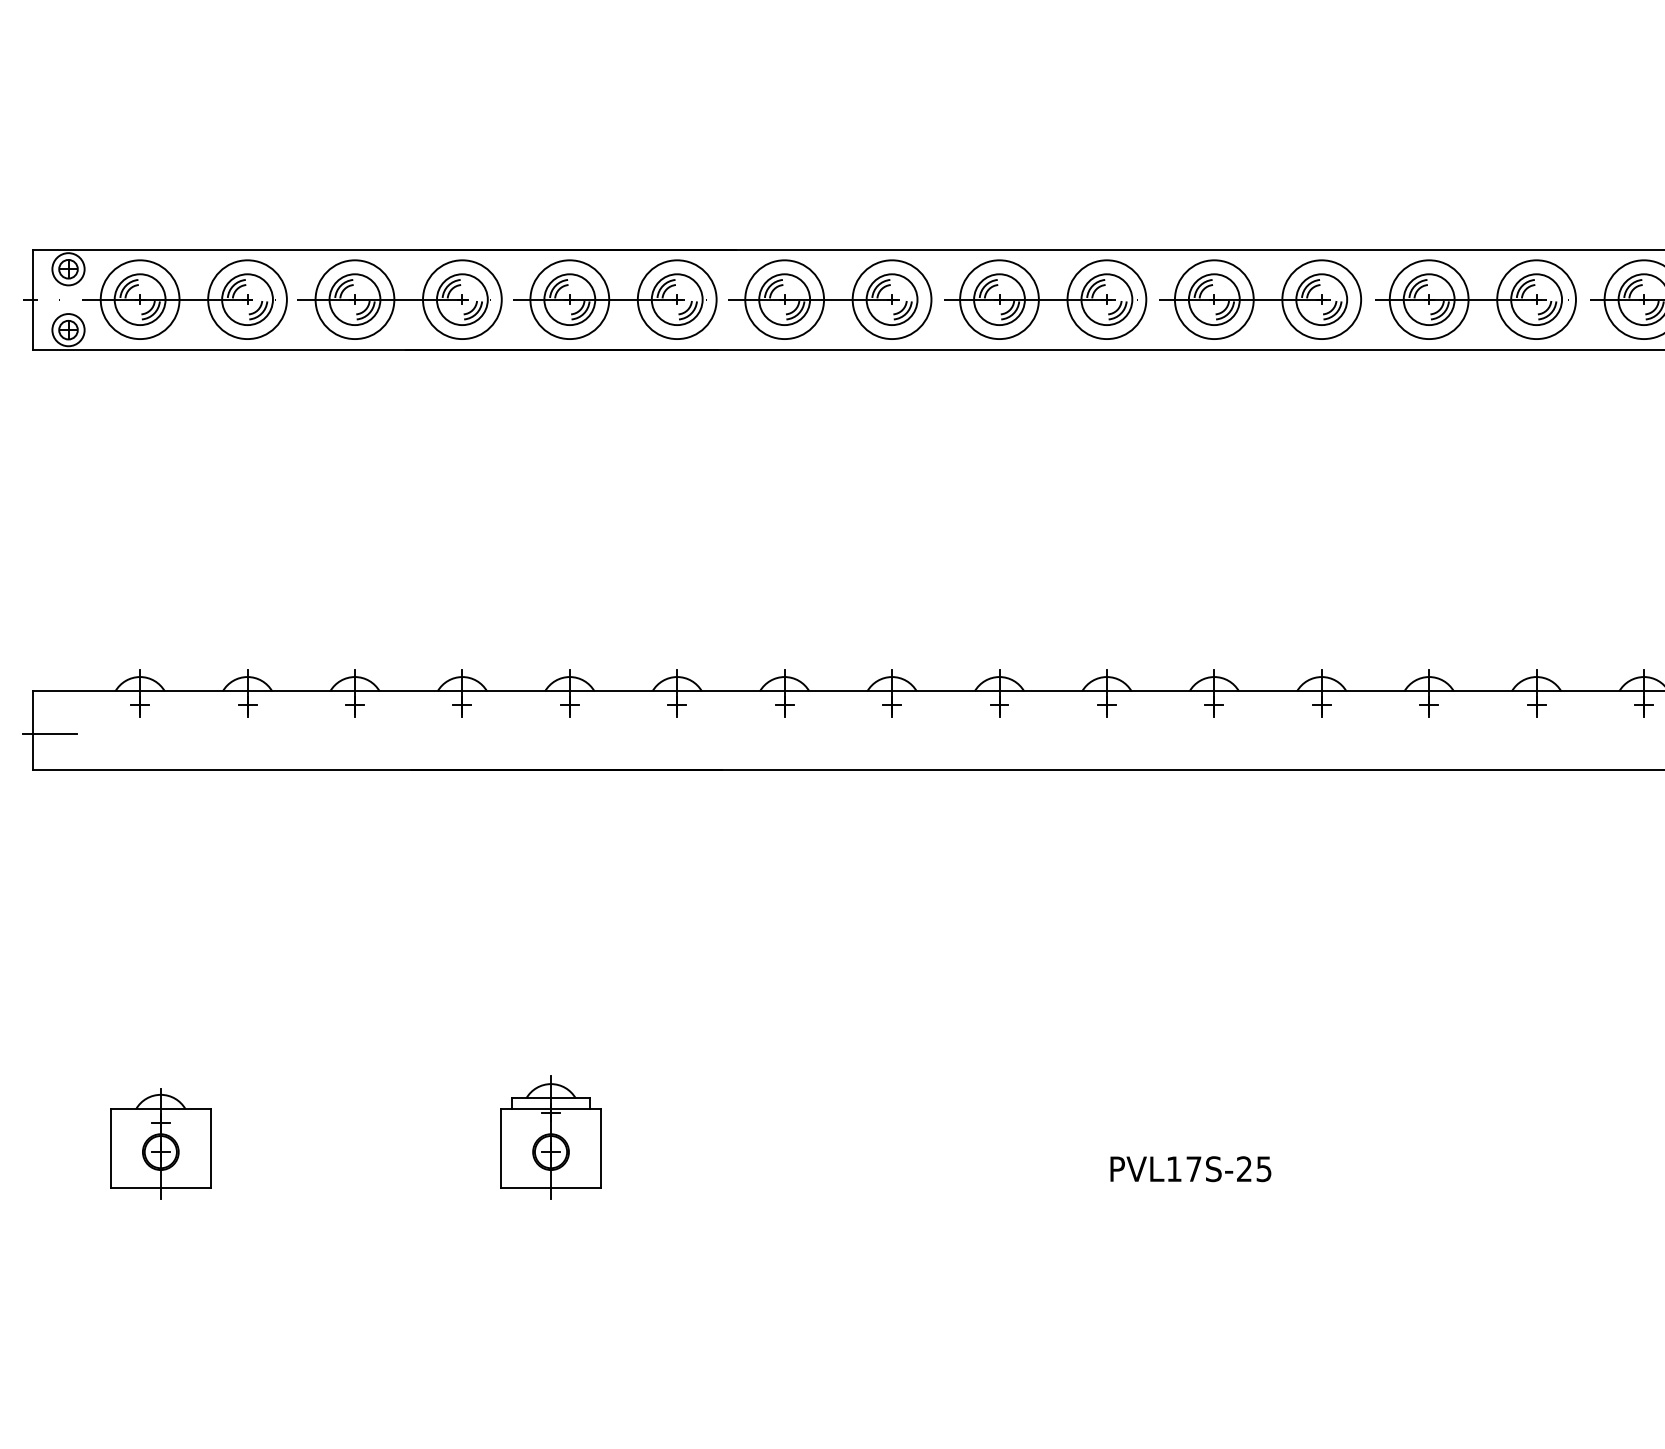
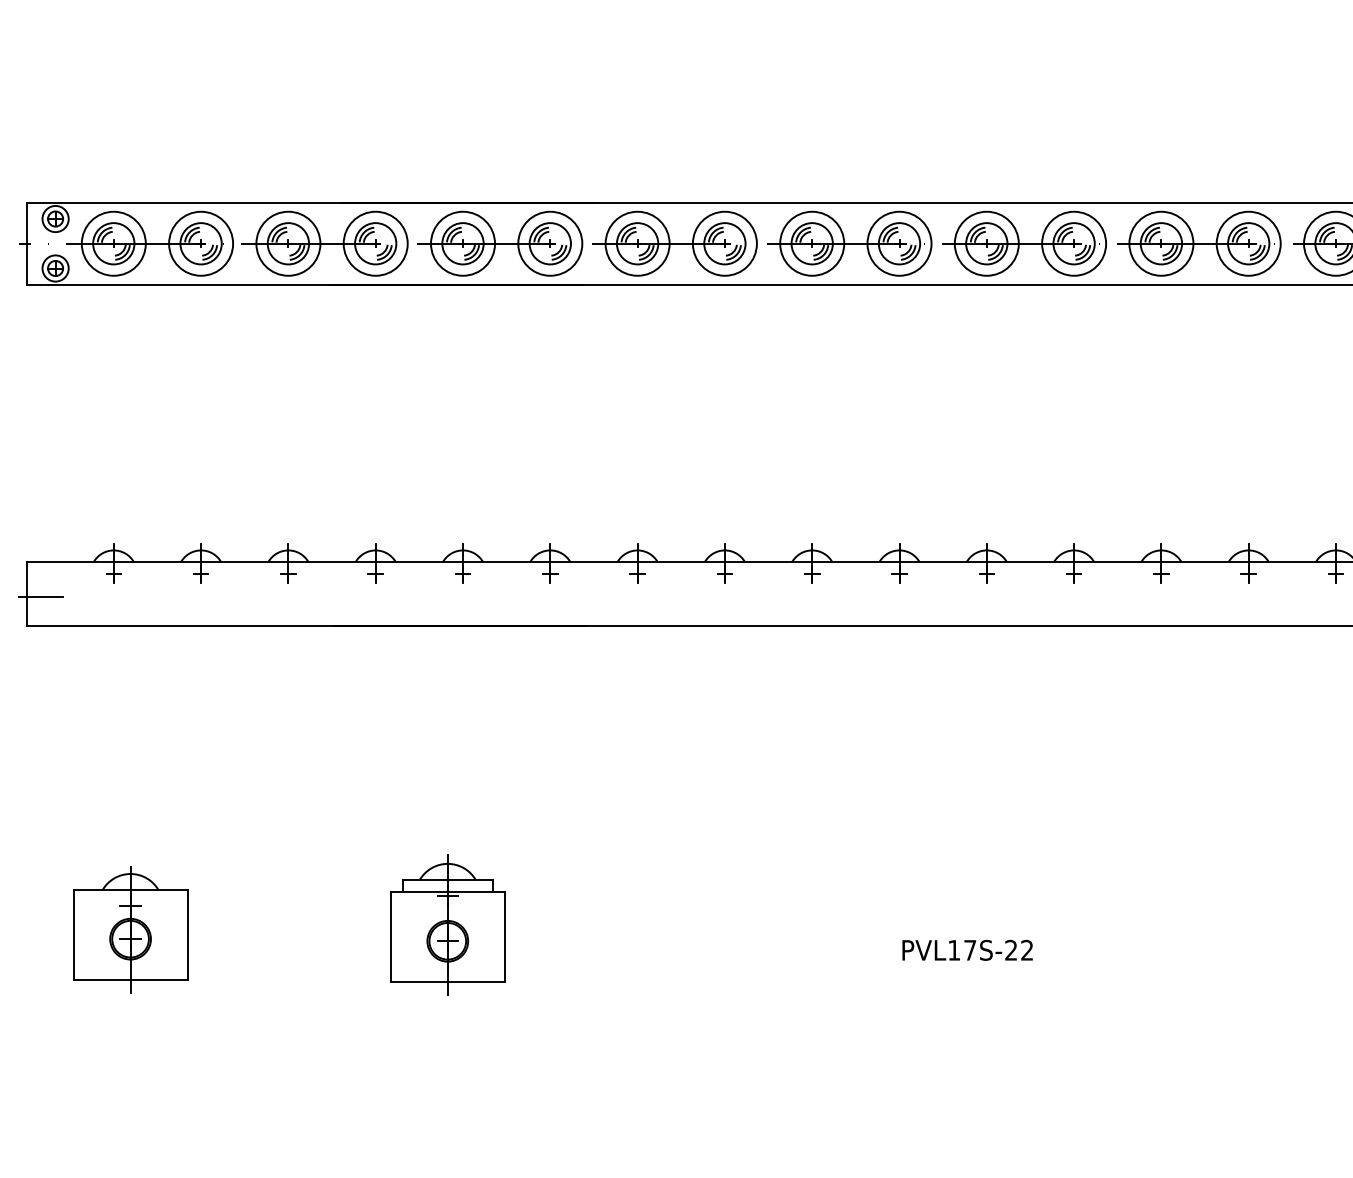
part: (550, 1137) -> (447, 924), size x1.4
part: (160, 1143) -> (130, 929), size x1.4
text: (1263, 1169) -> (1026, 950), PVL17S-25 -> PVL17S-22

